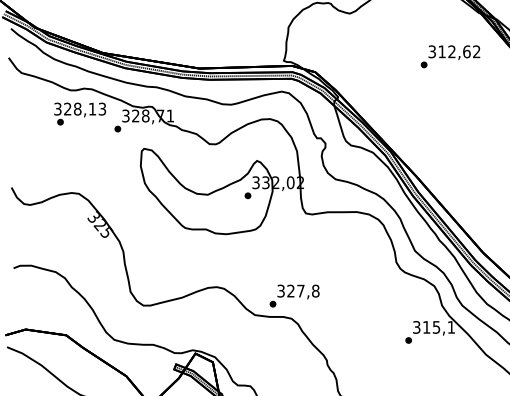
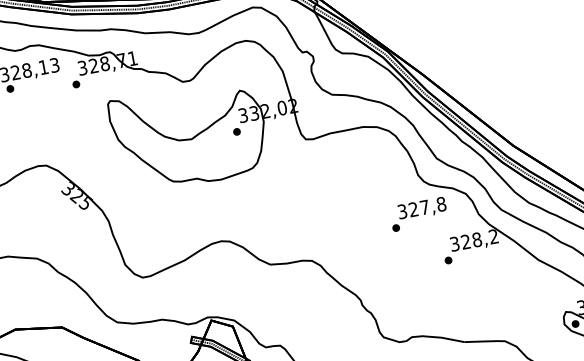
text: (294, 295) -> (418, 213), moved
text: (438, 327) -> (479, 239), 315,1 -> 328,2

